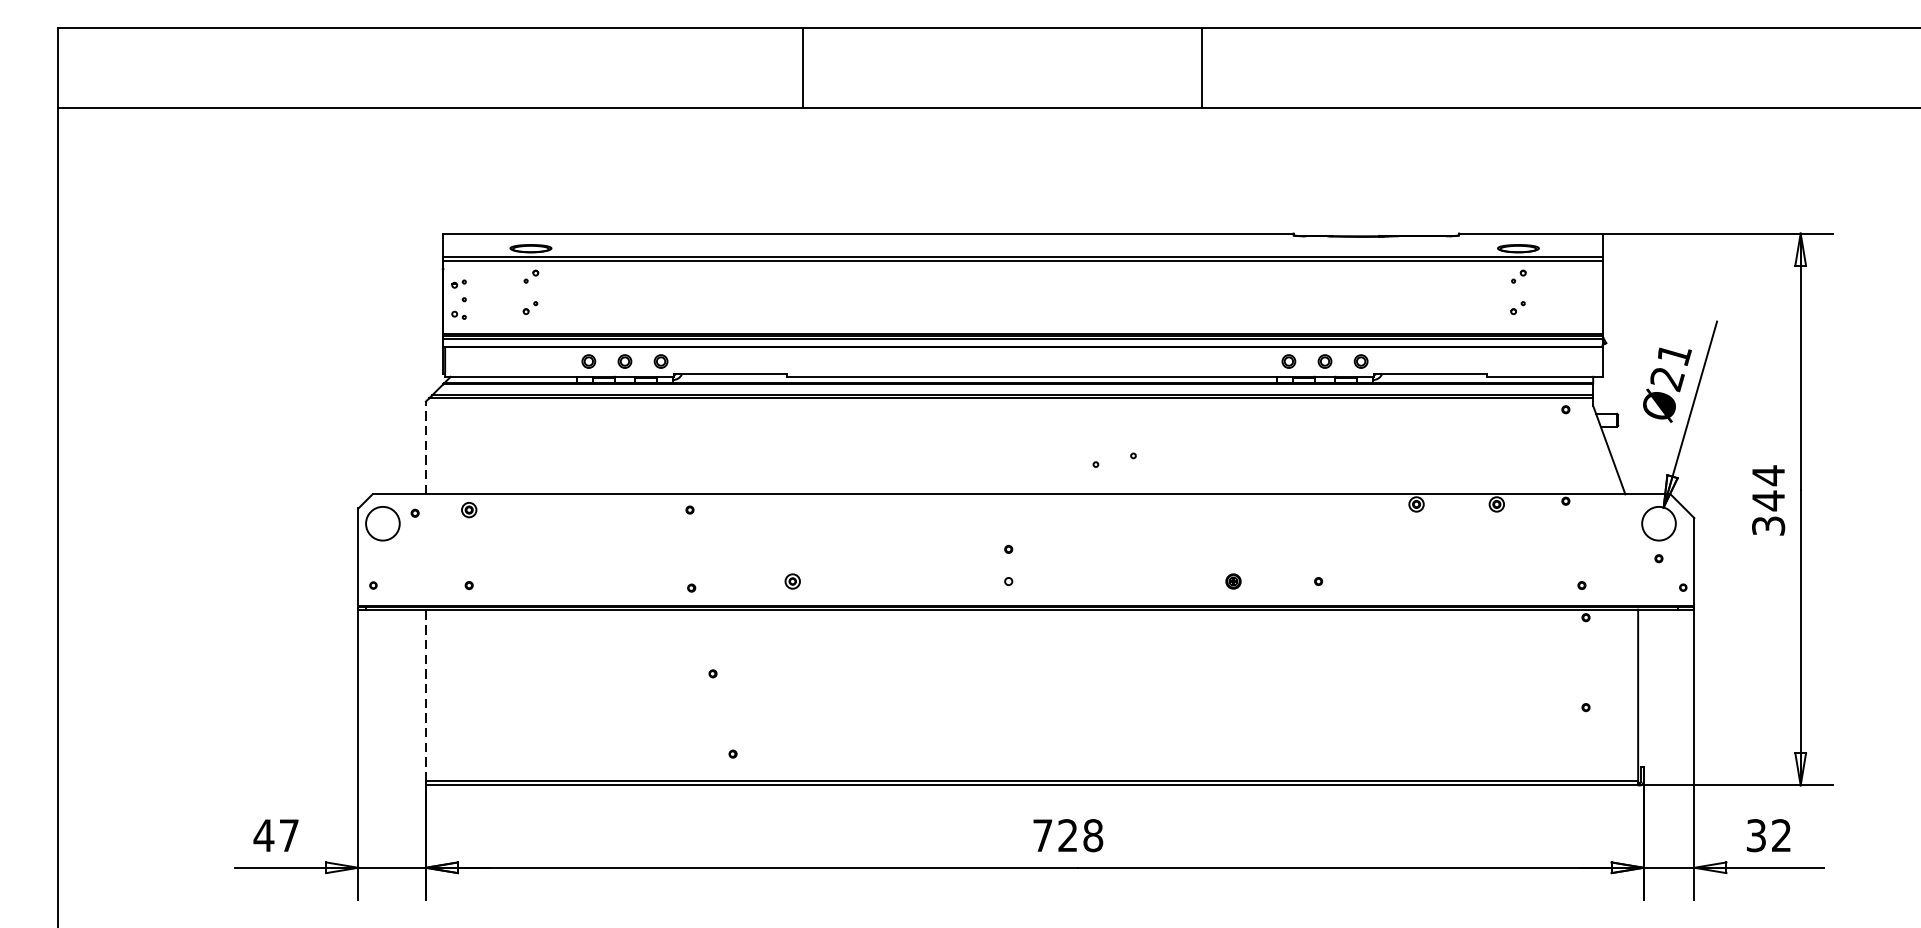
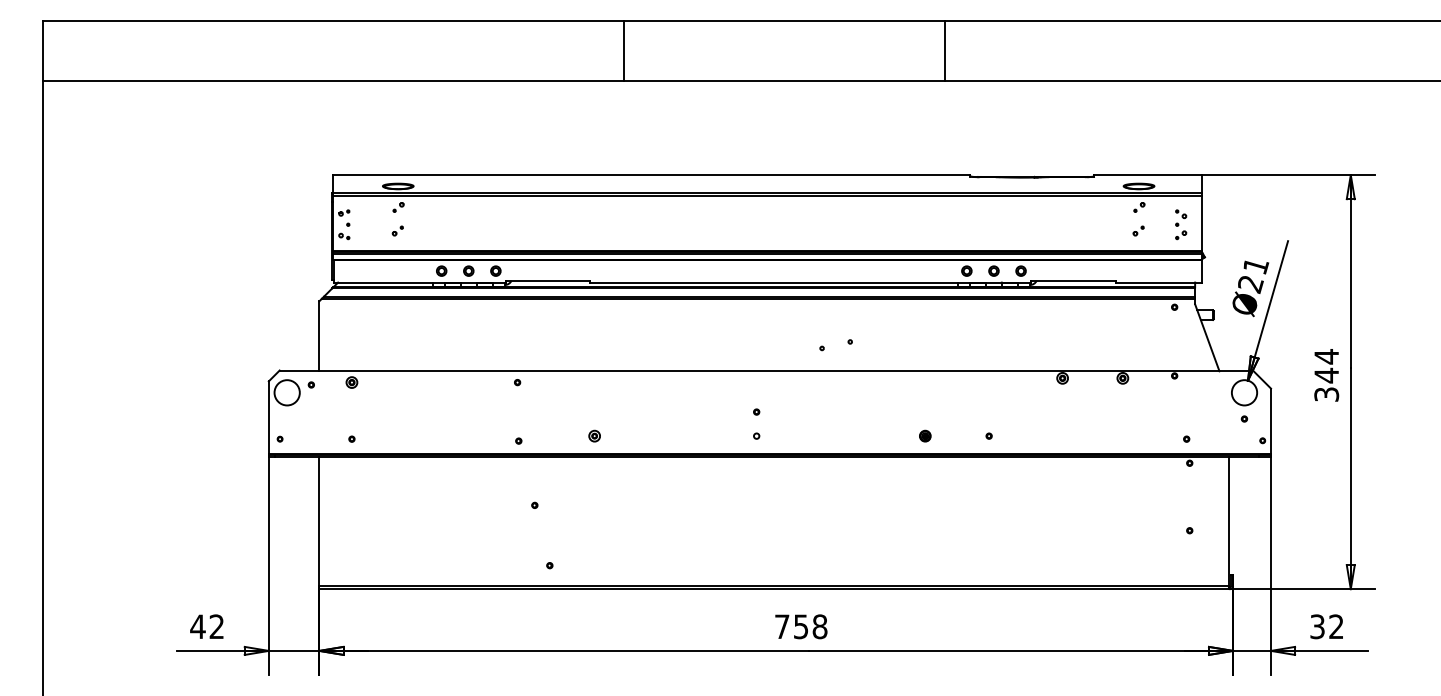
line: (803, 67) -> (624, 50), moved
line: (1201, 67) -> (945, 50), moved
part: (1575, 299) -> (1181, 224), added
line: (425, 447) -> (319, 335), dashed -> solid
line: (425, 695) -> (319, 521), dashed -> solid
text: (288, 835) -> (216, 626), 47 -> 42
text: (1067, 835) -> (800, 626), 728 -> 758

